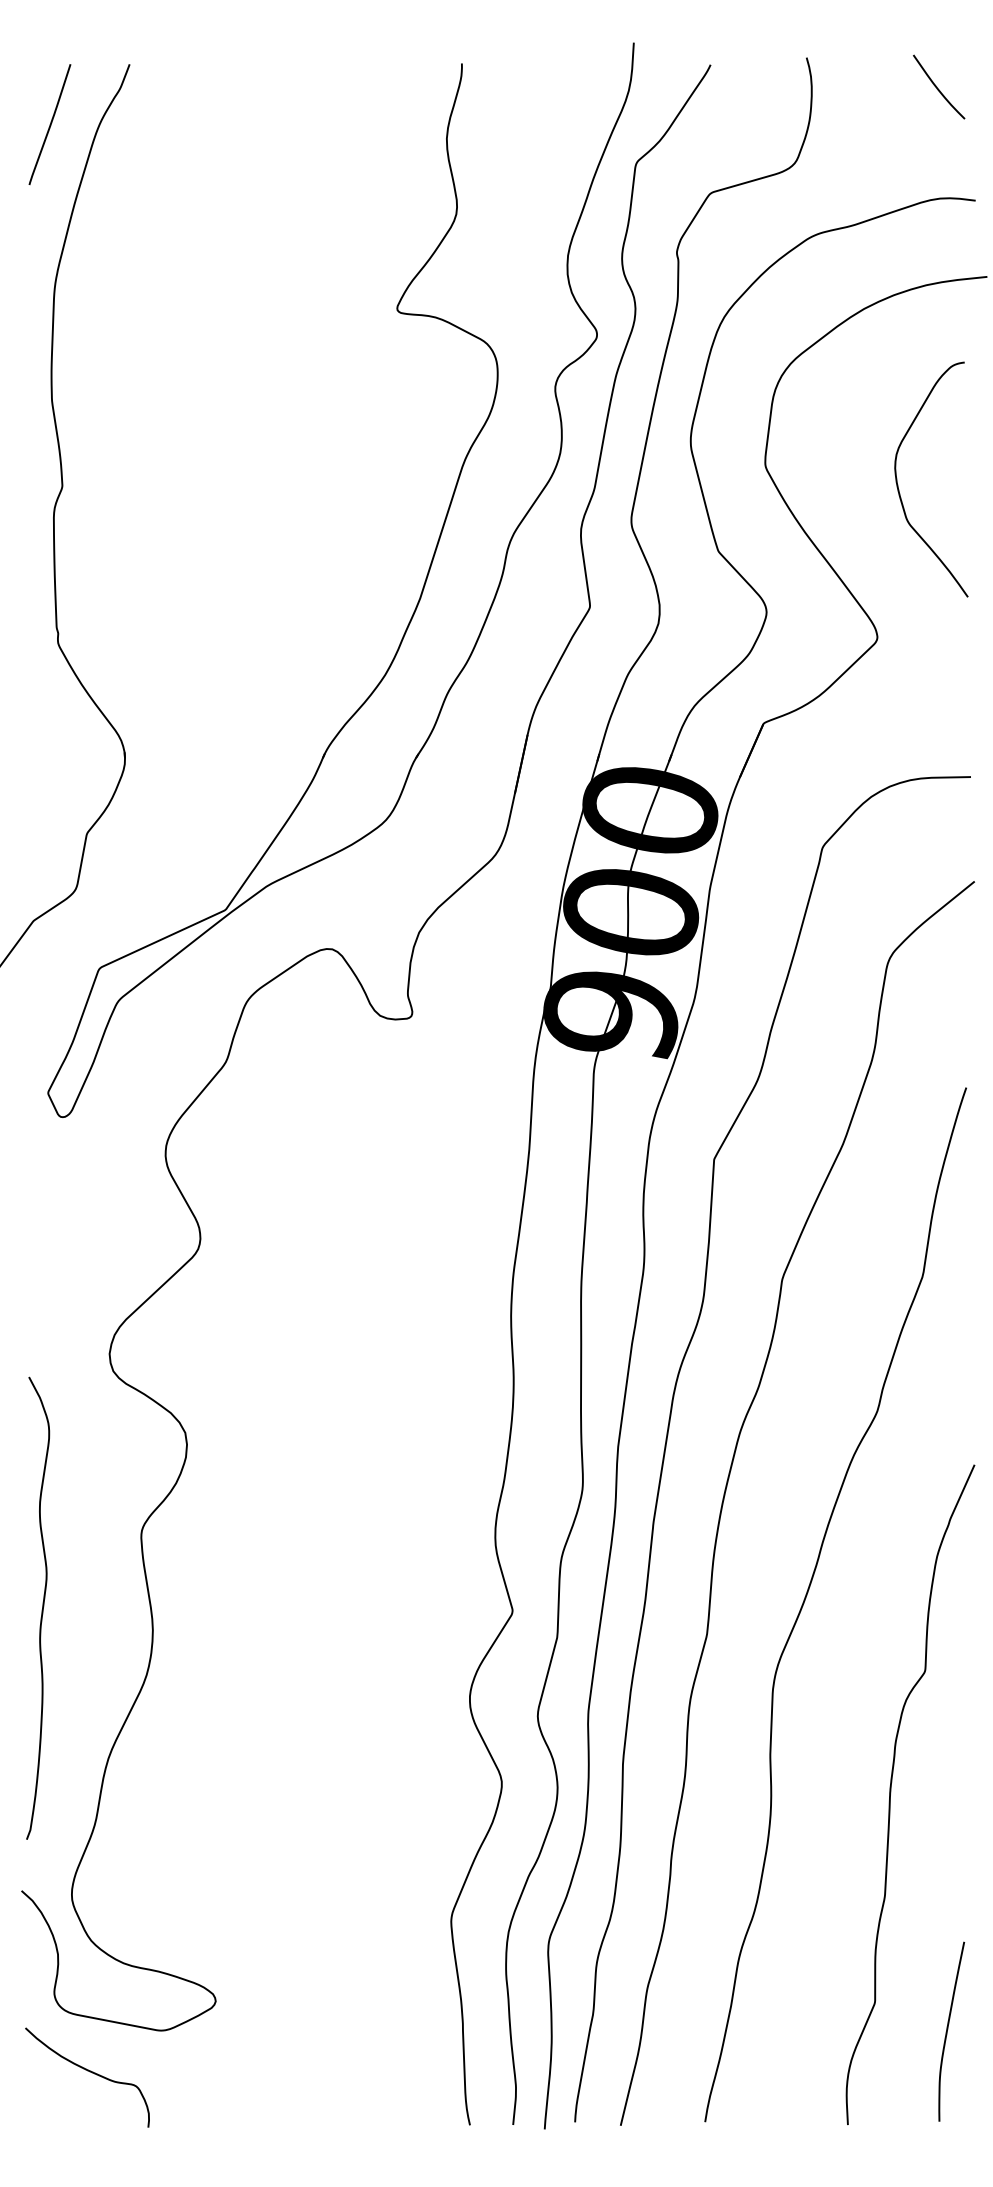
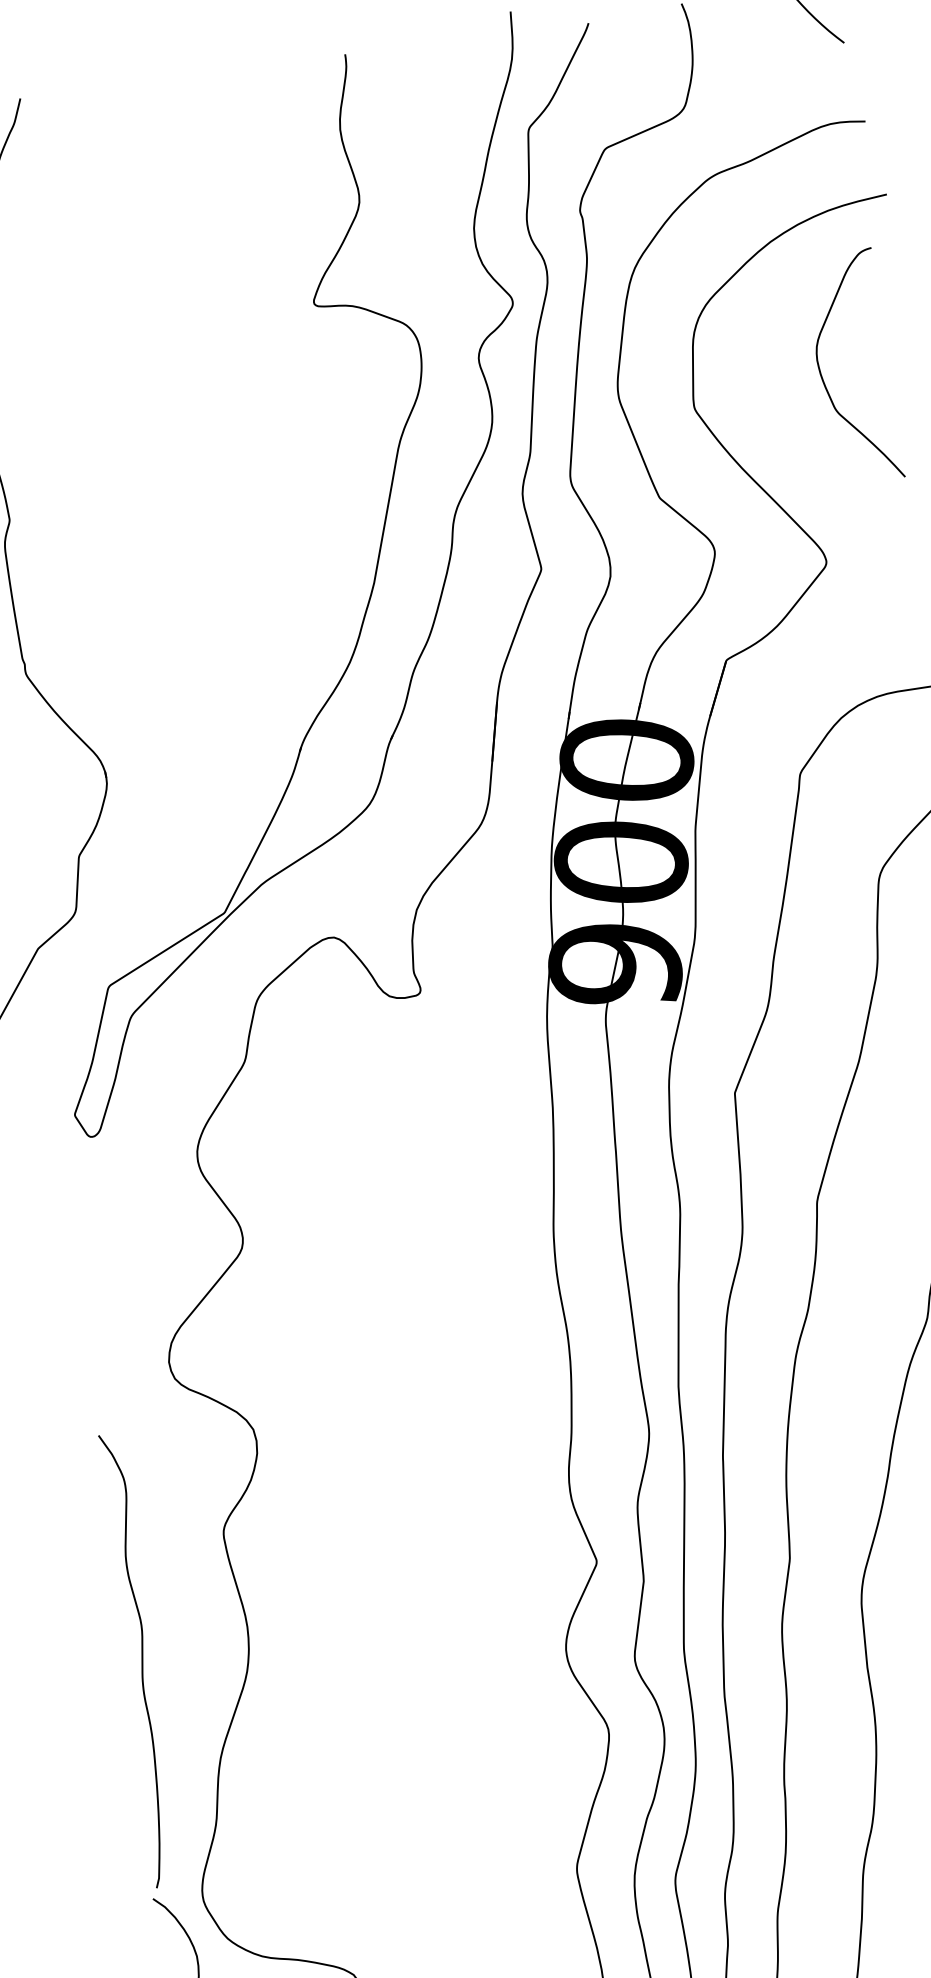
curve: (898, 484) -> (822, 375), moved
curve: (41, 1609) -> (141, 1661), moved

